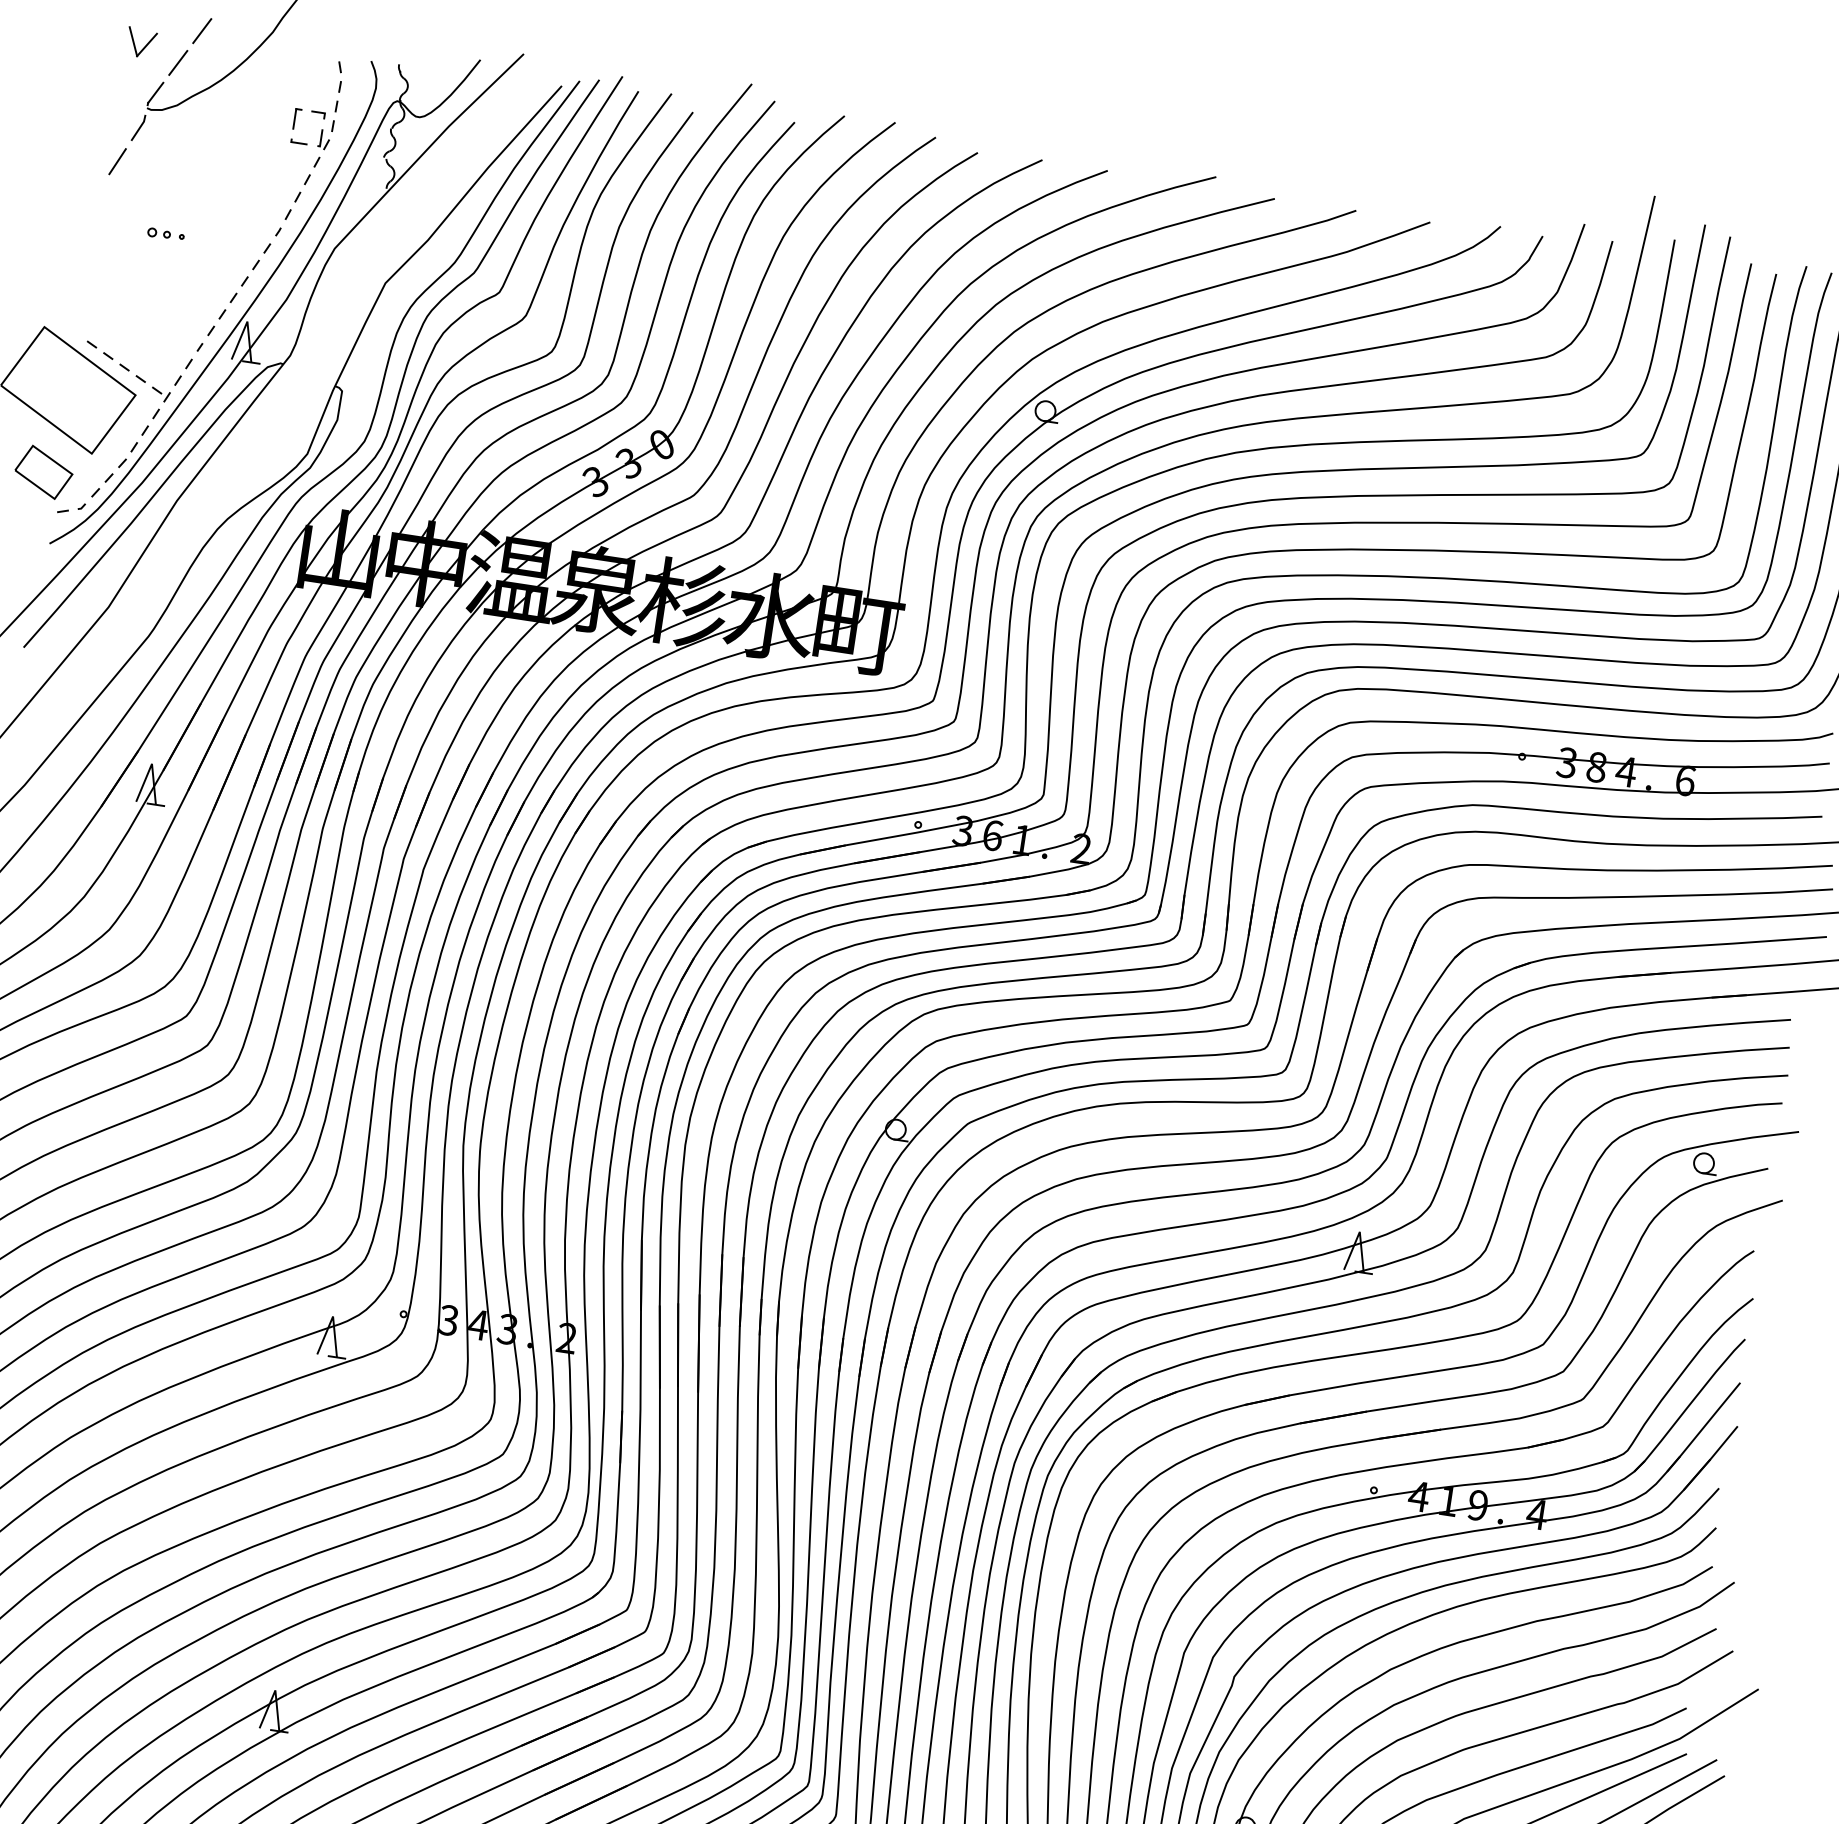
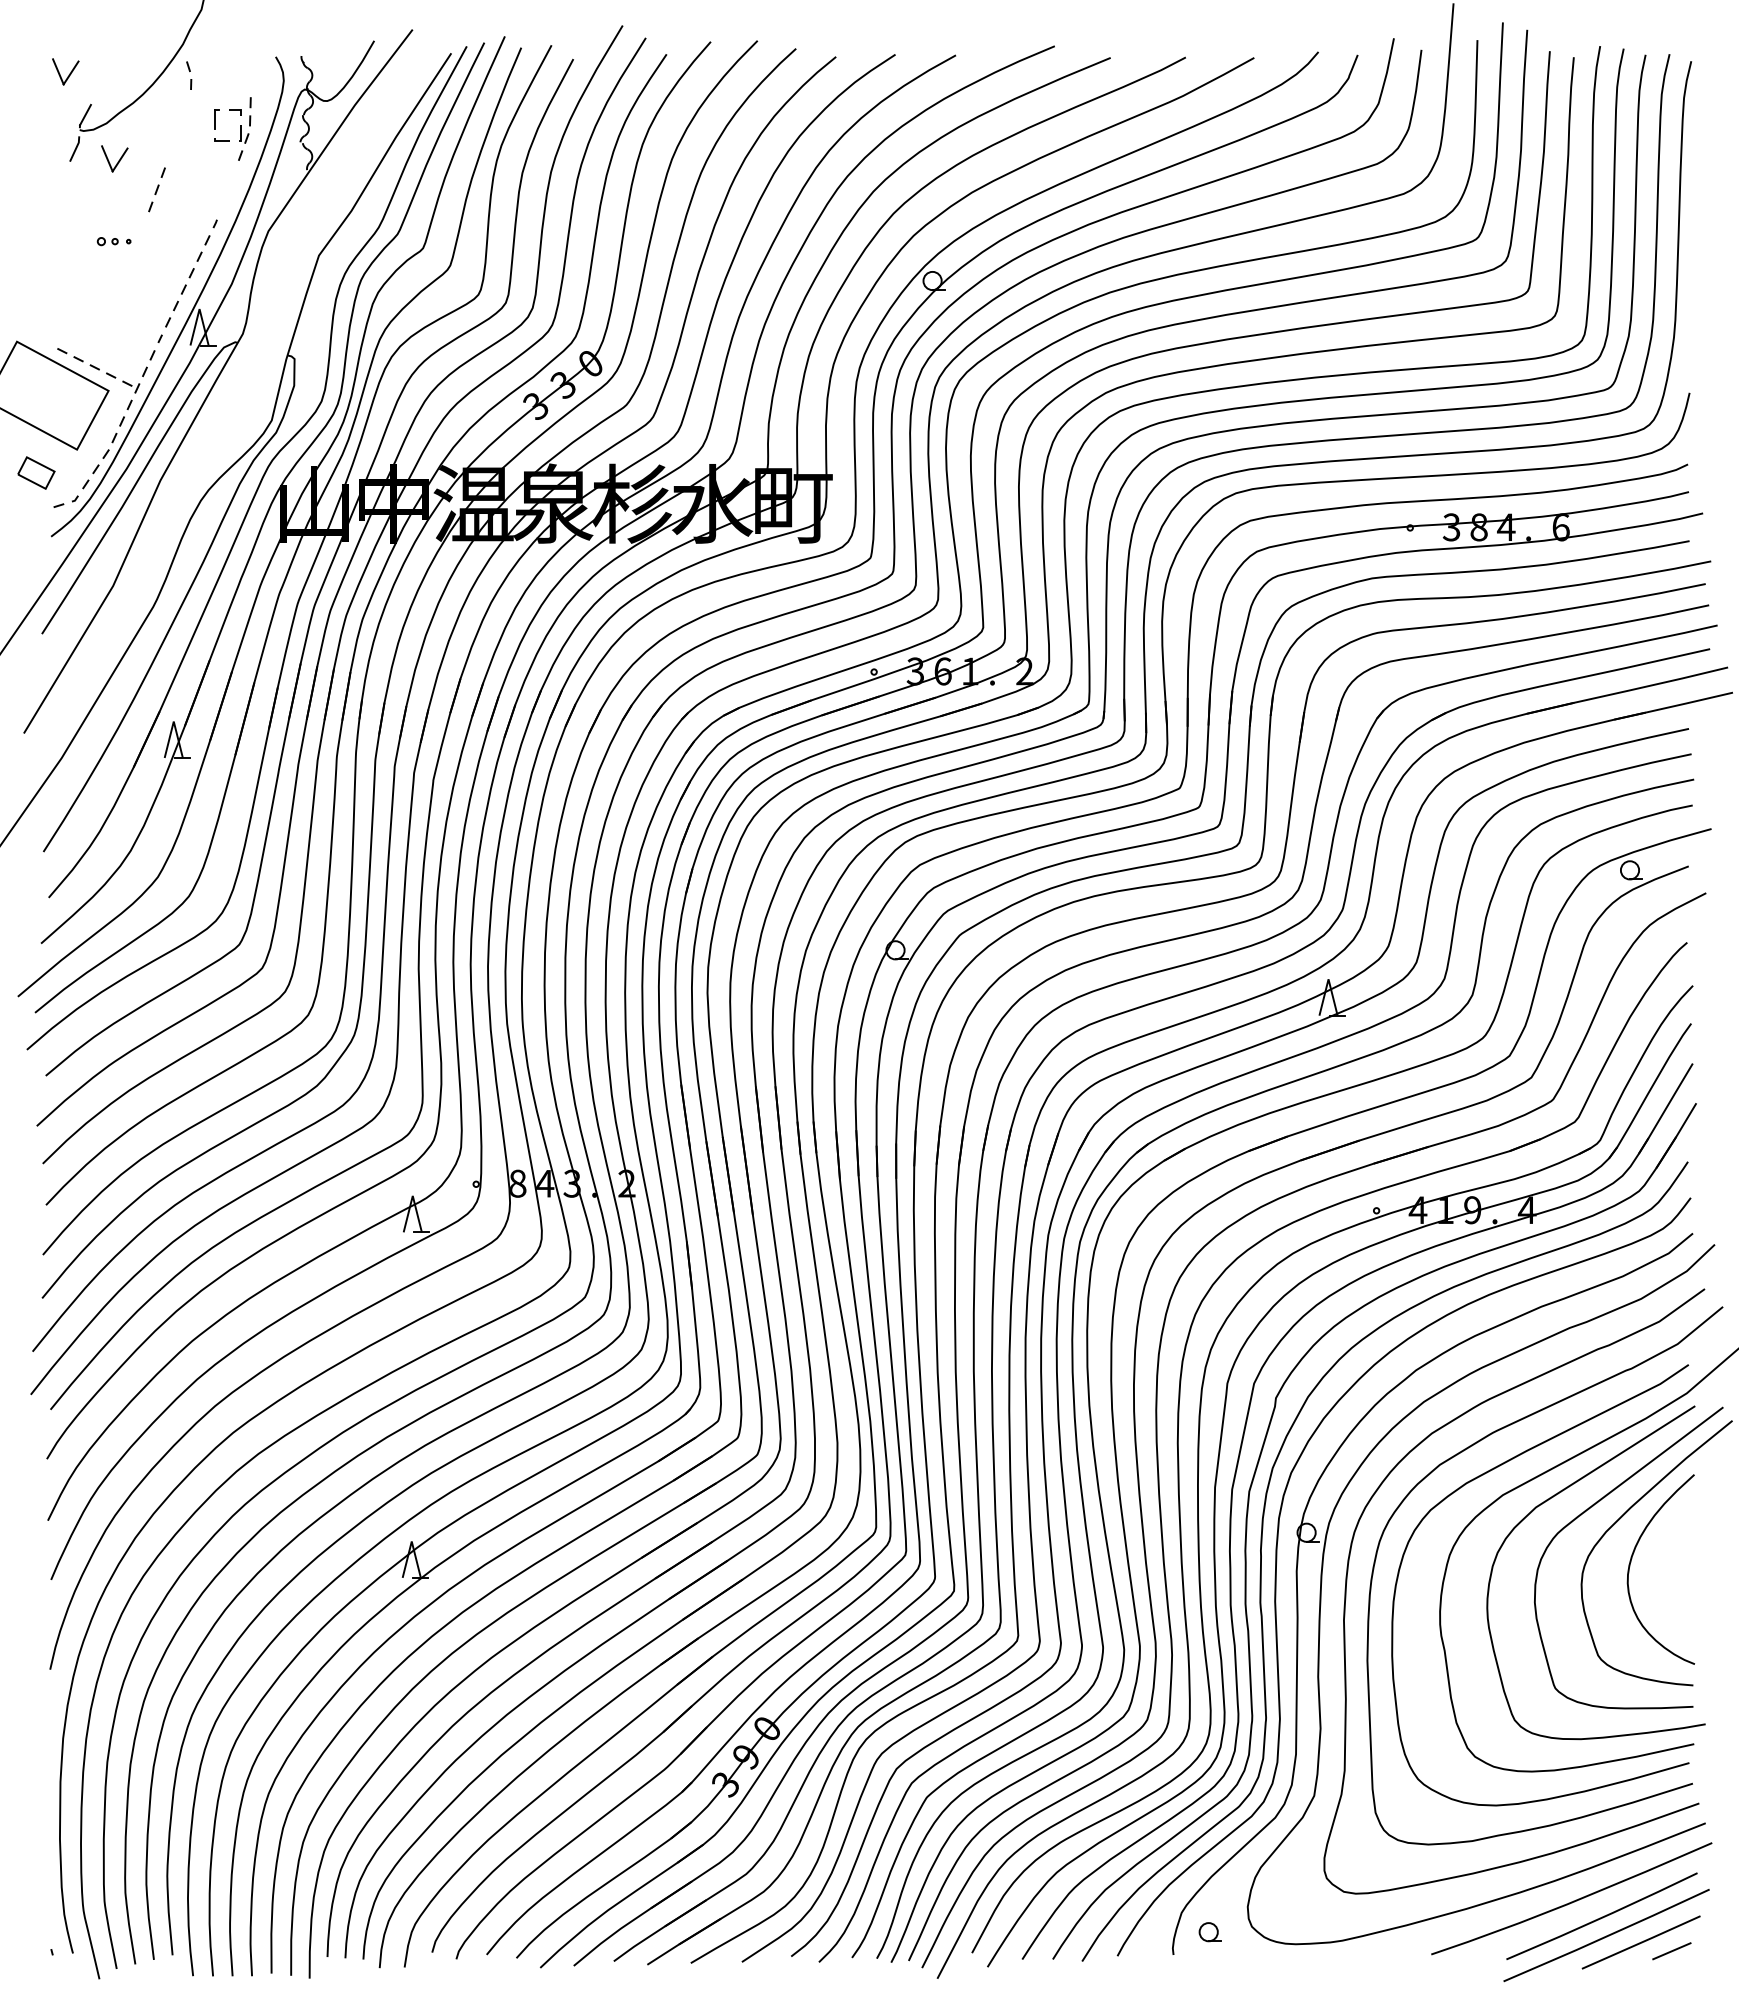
line: (201, 30) -> (118, 52), removed
line: (178, 62) -> (101, 84), removed
part: (339, 76) -> (189, 75), moved
part: (180, 144) -> (114, 158), added
line: (117, 160) -> (60, 181), removed
part: (297, 196) -> (156, 189), moved
part: (44, 471) -> (36, 472), size x0.7
text: (448, 1320) -> (517, 1183), 3 -> 8

